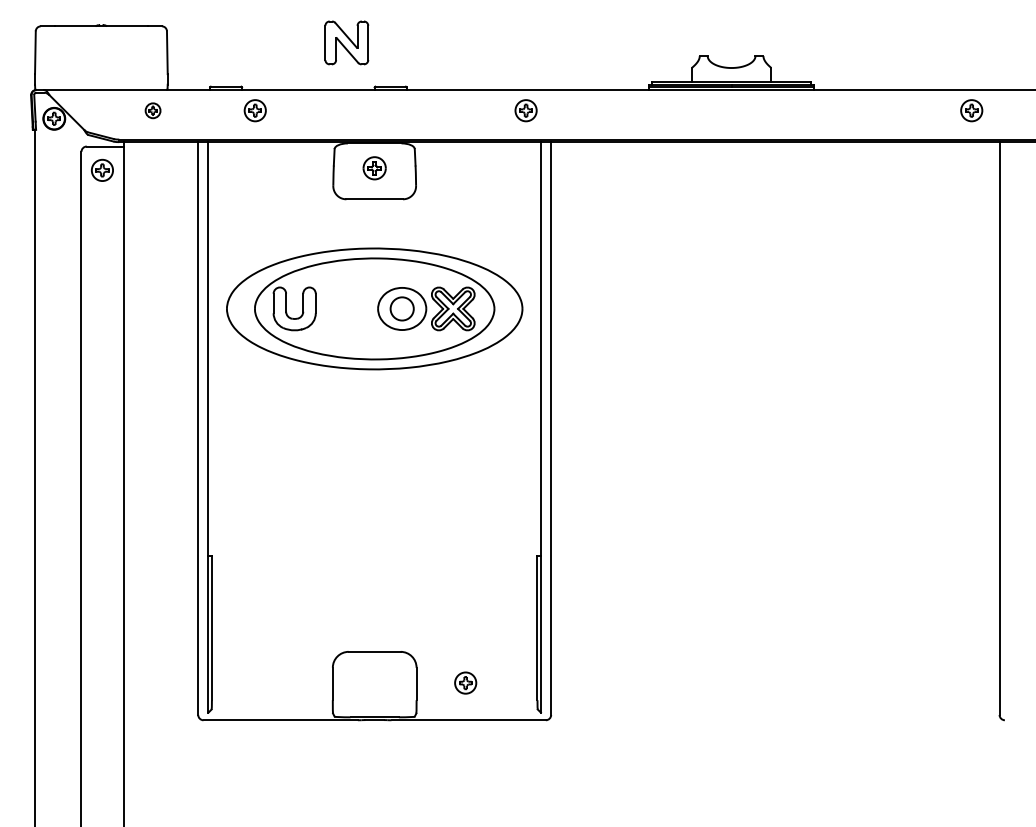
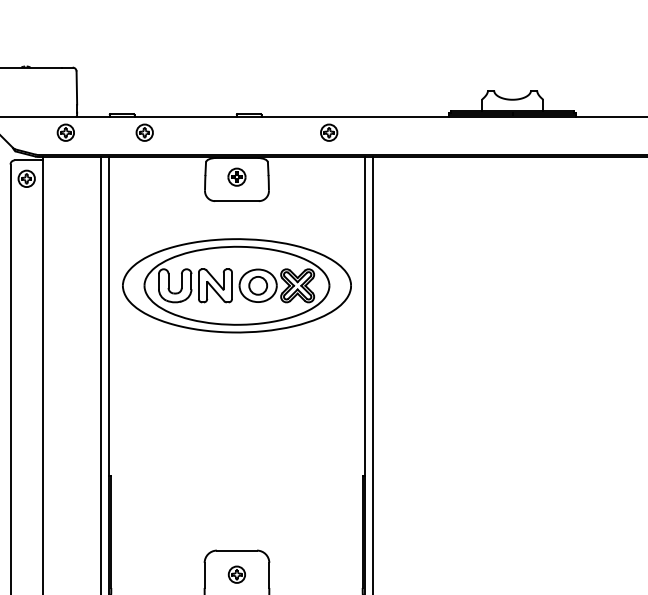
part: (346, 42) -> (215, 285), moved
part: (152, 110) -> (65, 132), size x1.43
part: (525, 110) -> (328, 132), moved
part: (465, 682) -> (236, 574), moved

